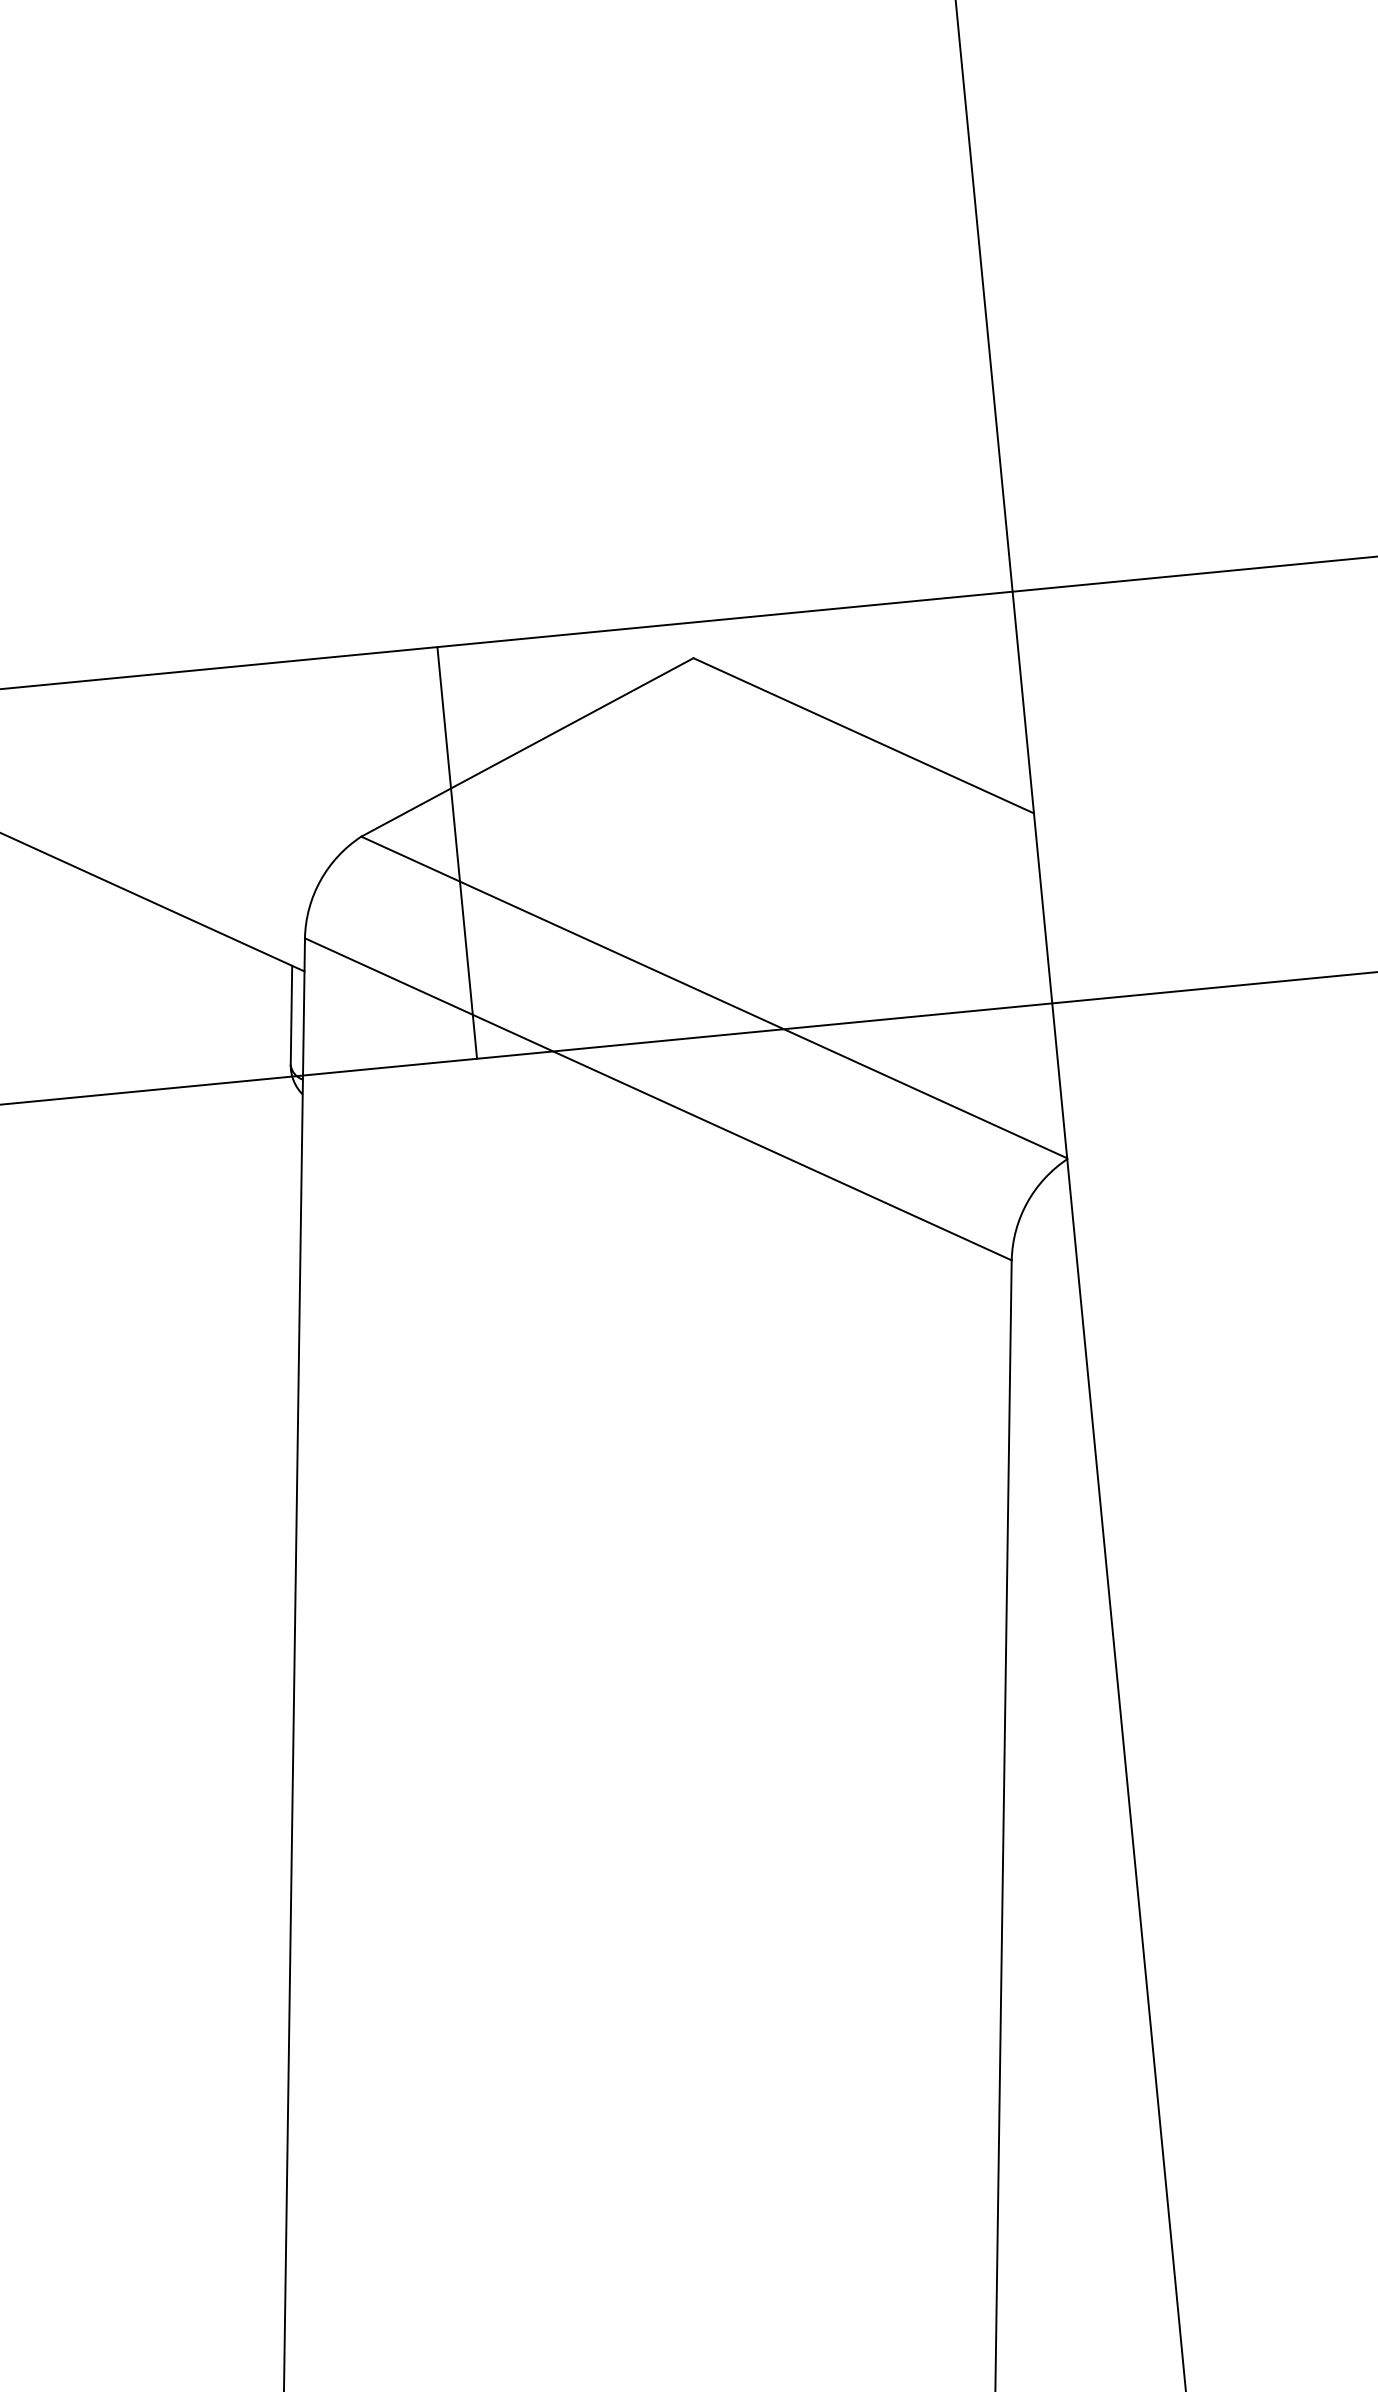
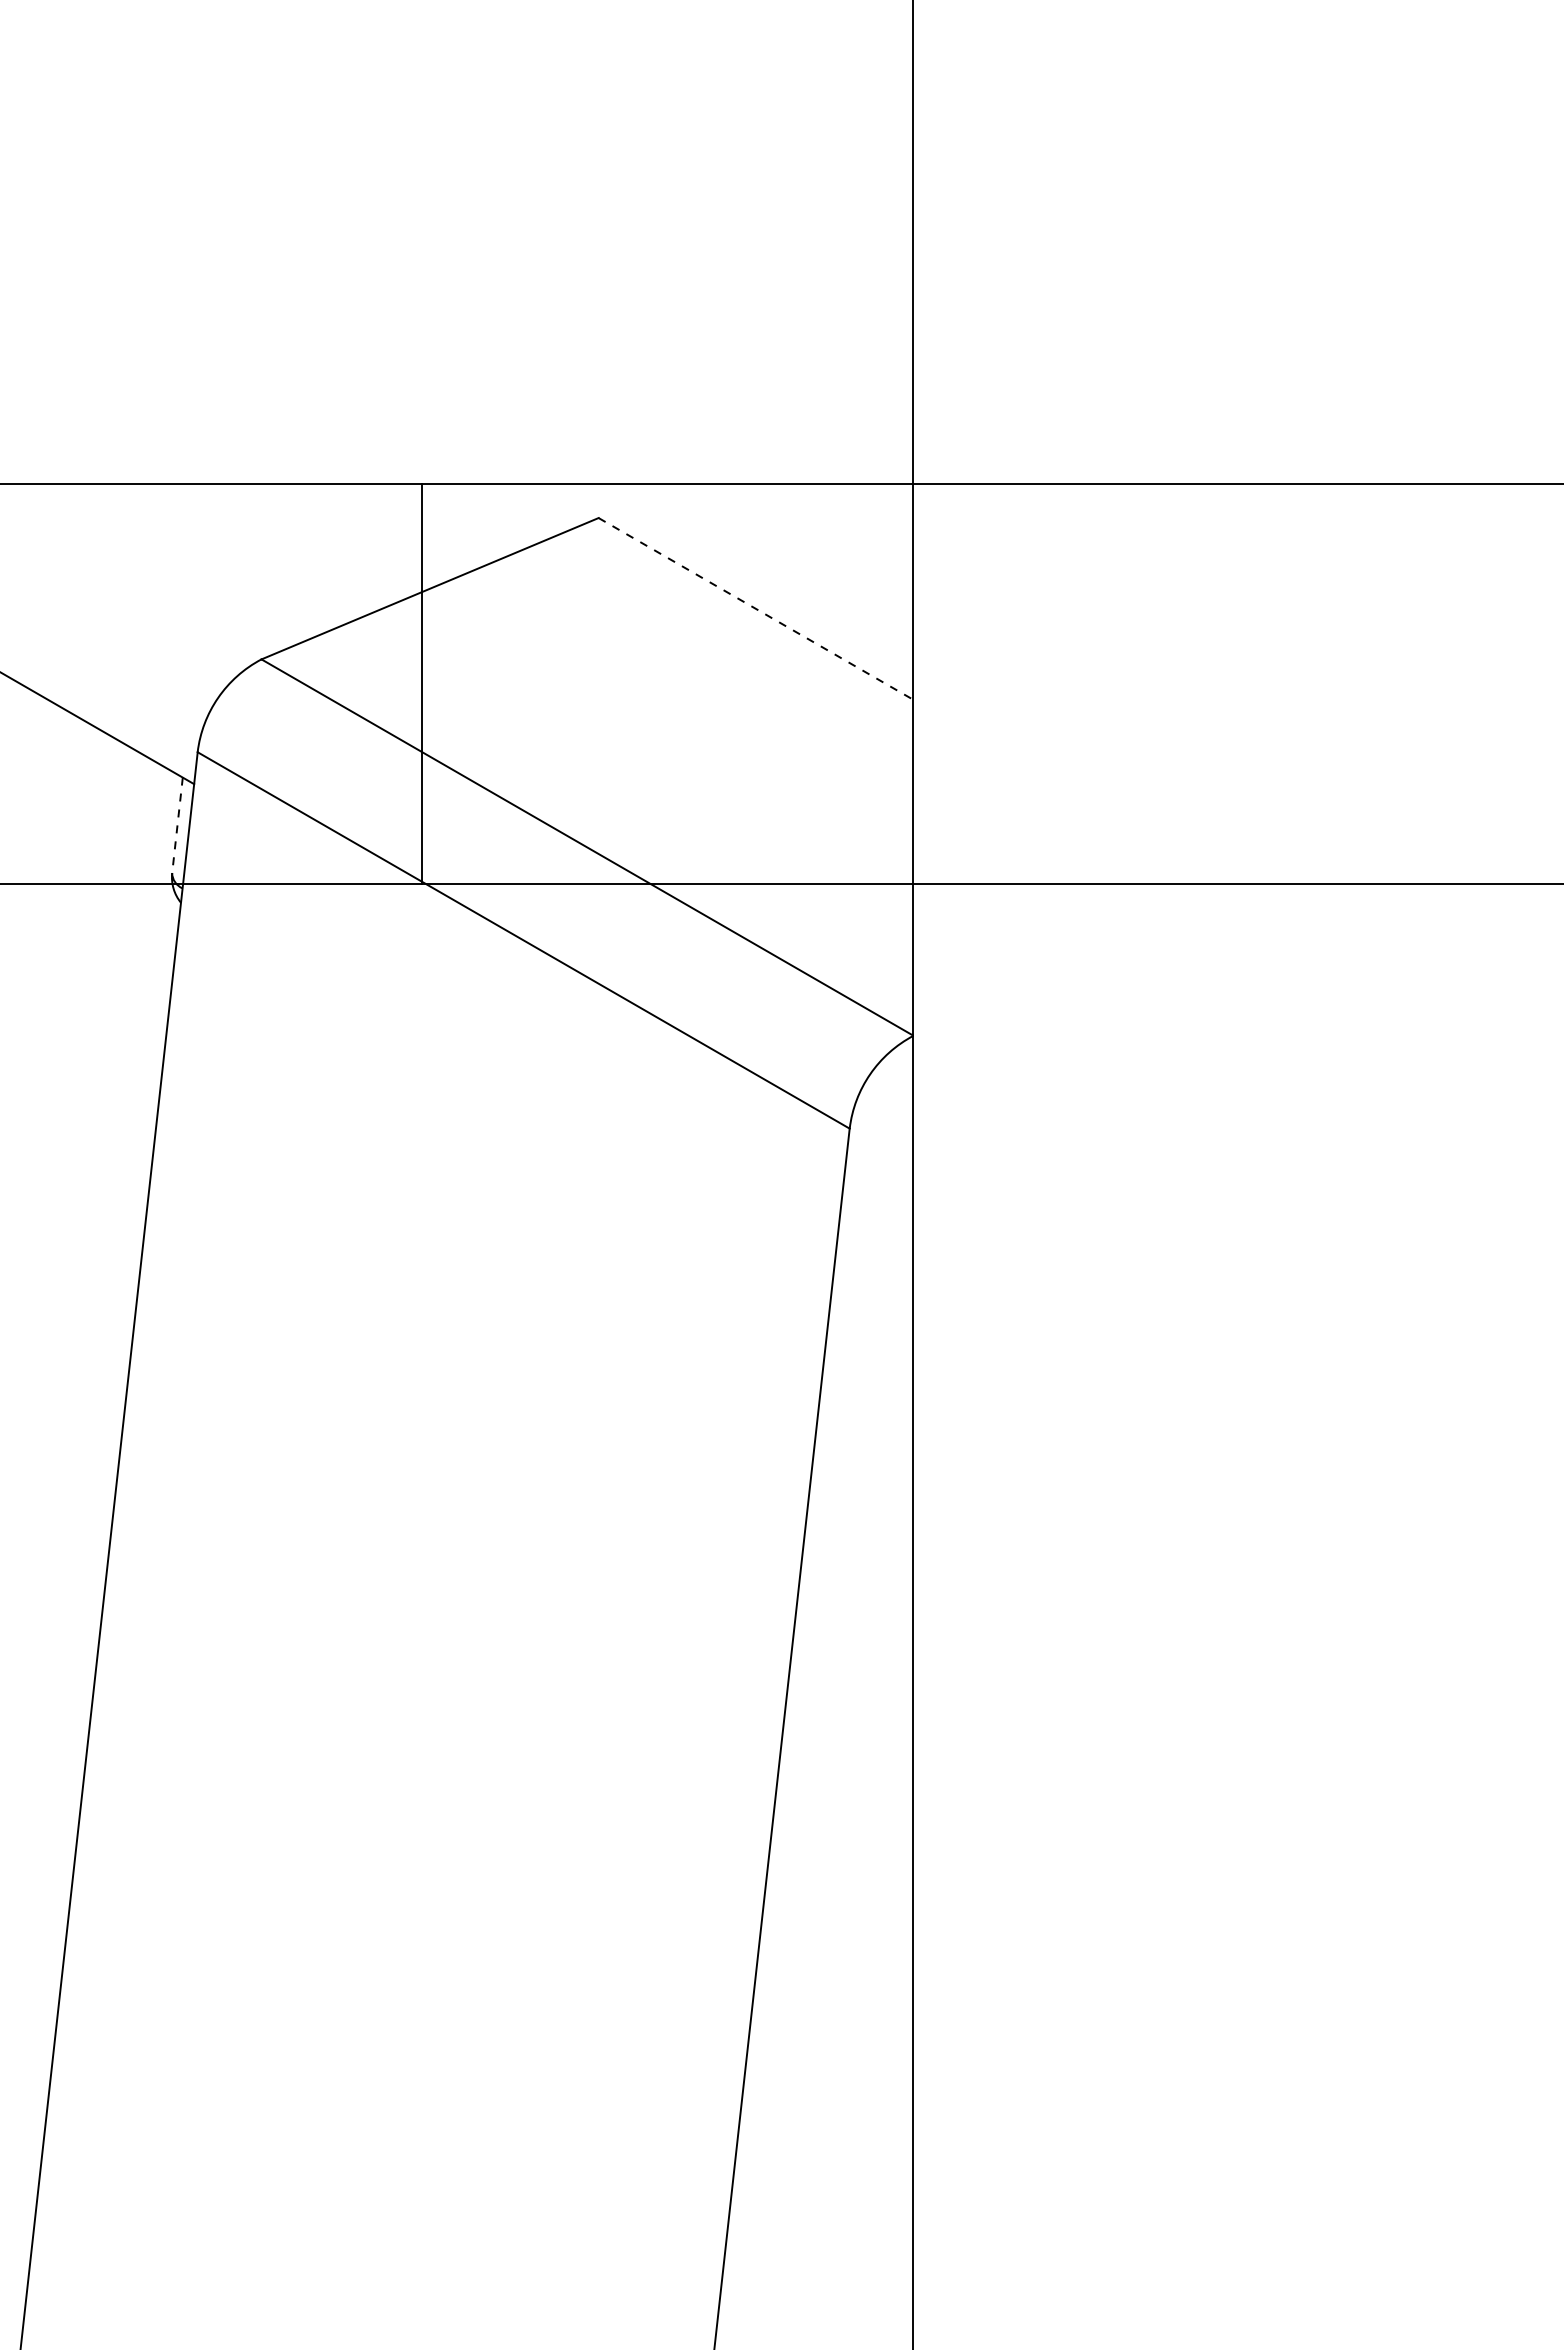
line: (864, 735) -> (756, 608), solid -> dashed
line: (457, 852) -> (421, 683), moved
line: (291, 1015) -> (177, 825), solid -> dashed

